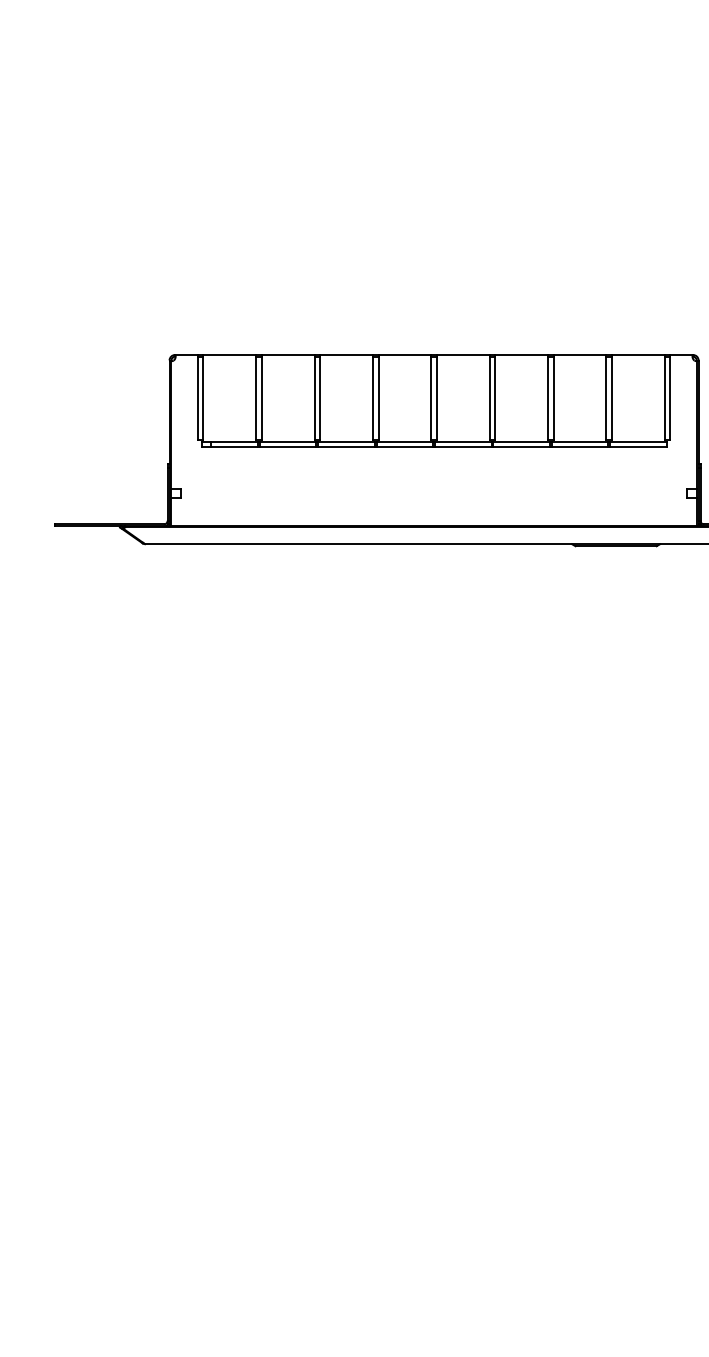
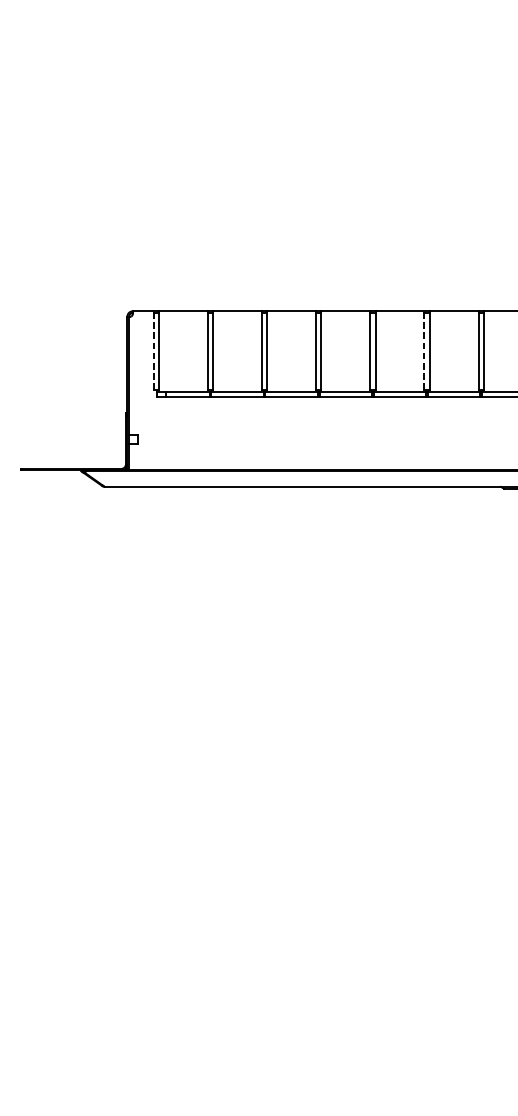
line: (197, 396) -> (153, 349), solid -> dashed
line: (489, 396) -> (424, 349), solid -> dashed

